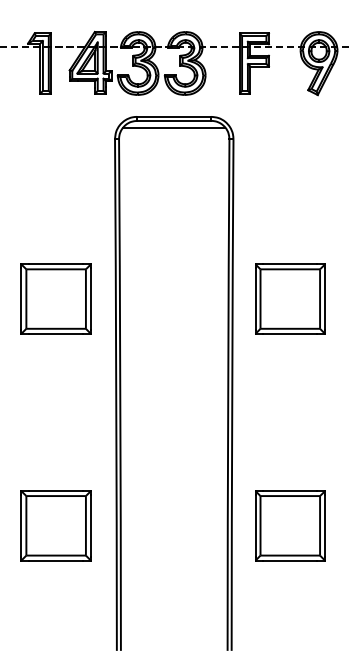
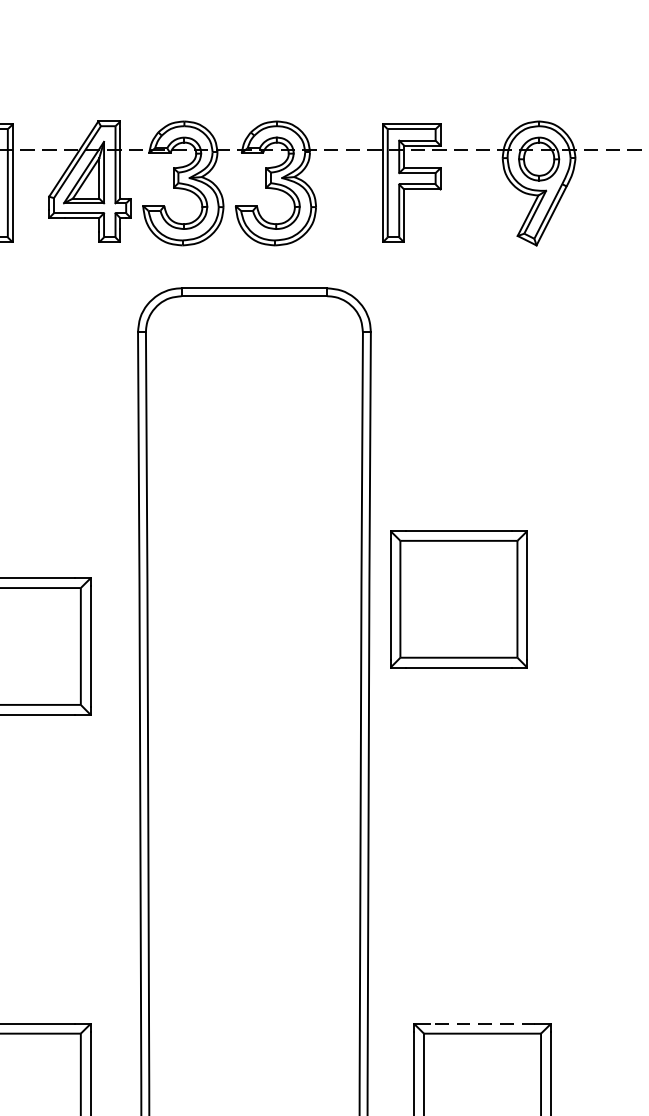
line: (174, 127) -> (254, 309), removed
part: (290, 298) -> (459, 598), moved
line: (290, 491) -> (482, 1024), solid -> dashed

